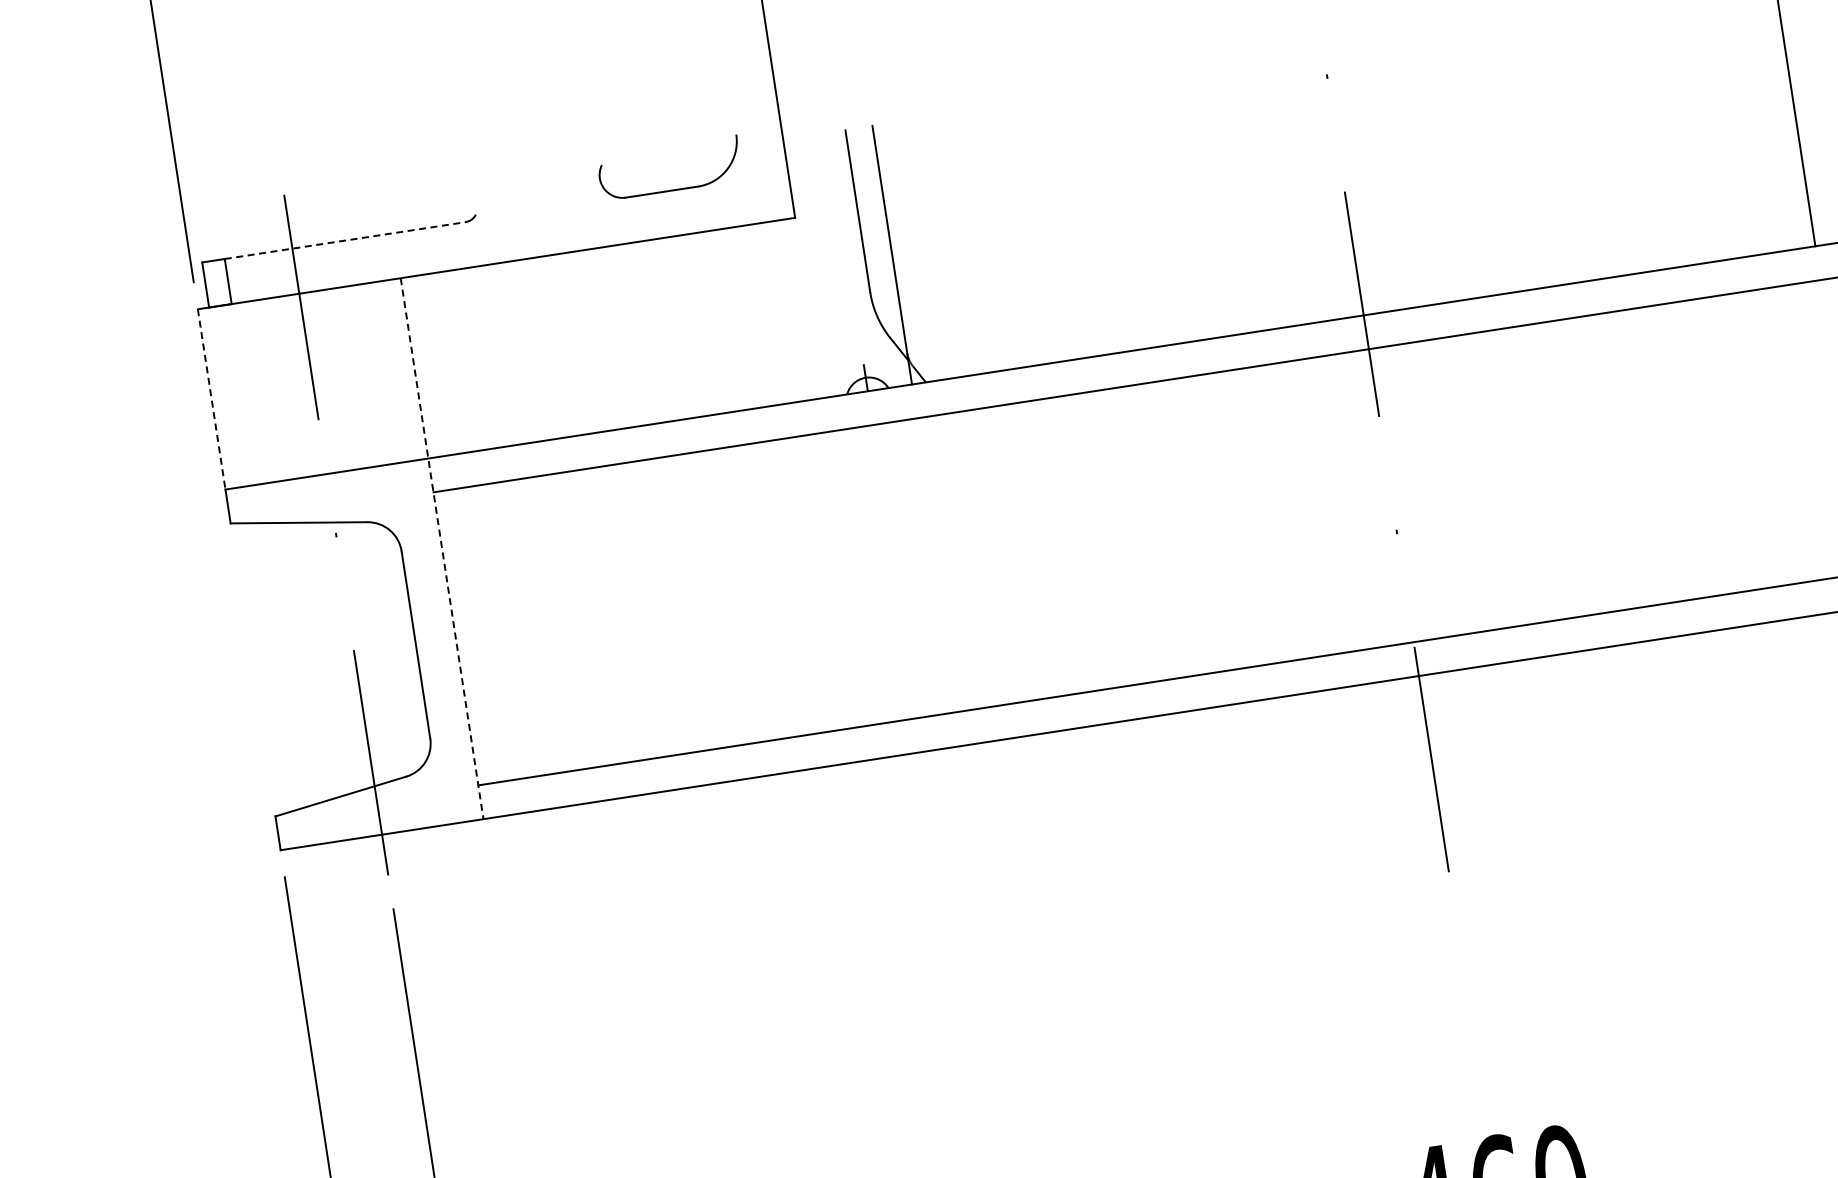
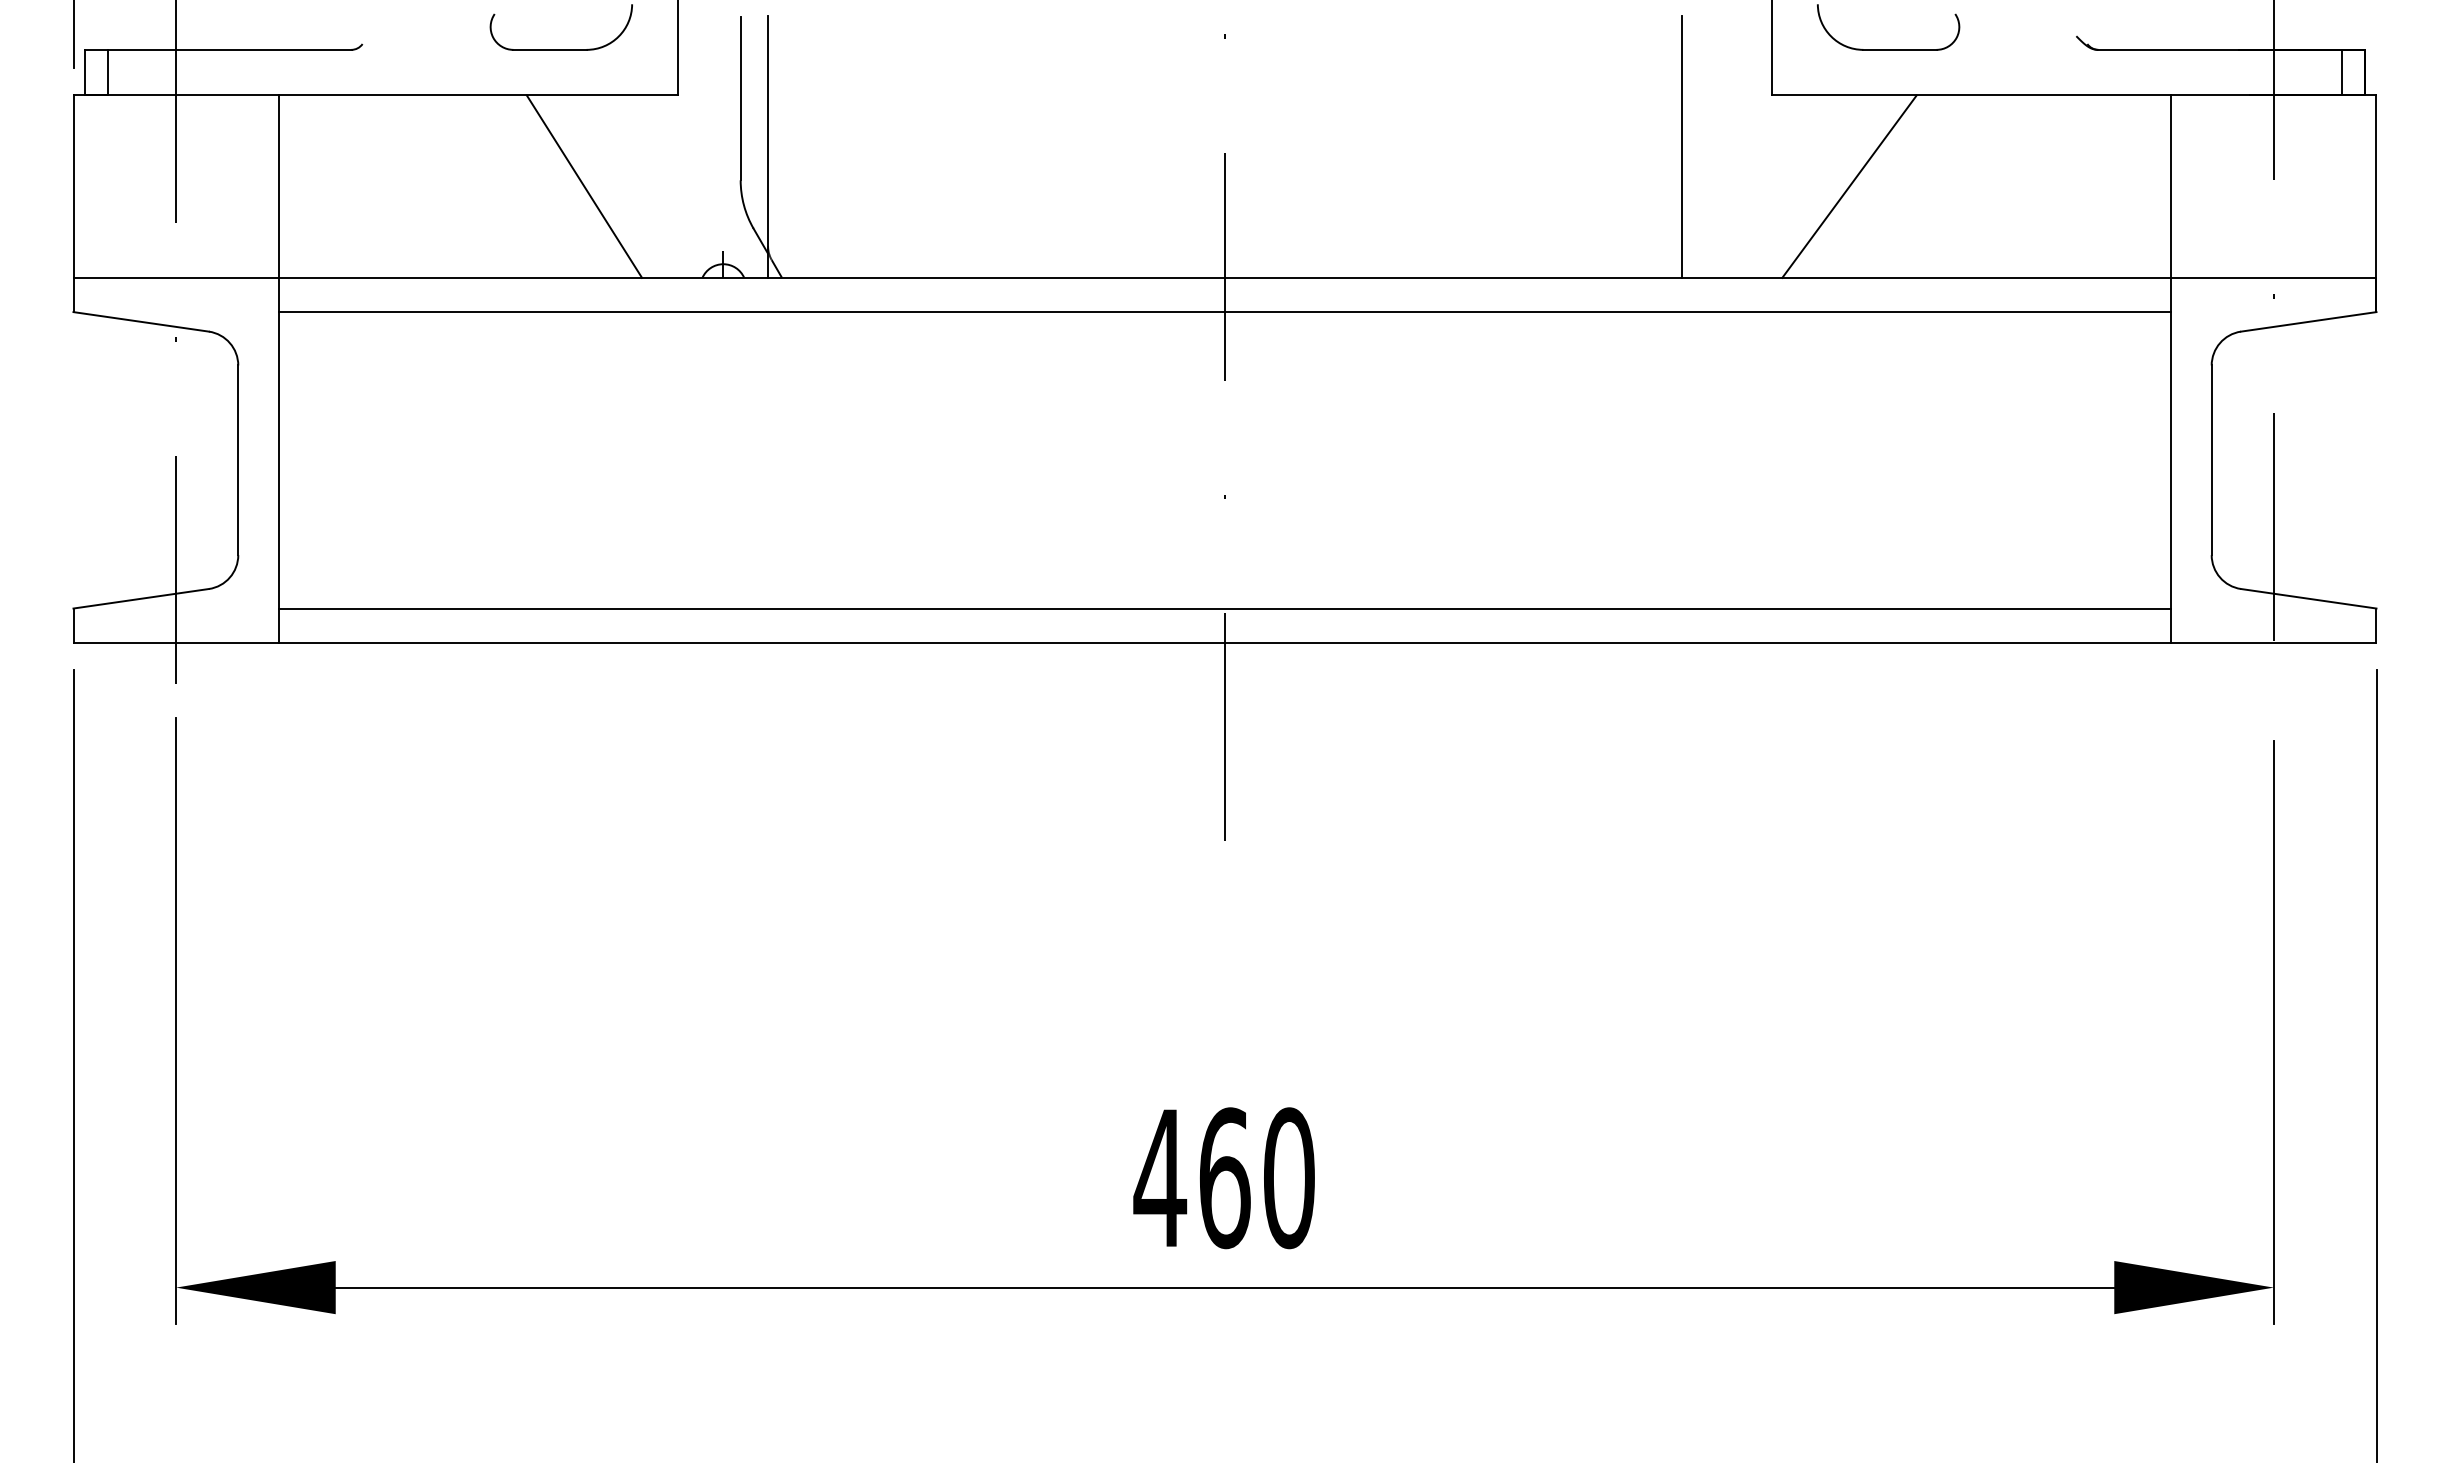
line: (346, 240) -> (230, 49), dashed -> solid
line: (716, 321) -> (584, 186), added
line: (211, 400) -> (73, 187), dashed -> solid
line: (441, 549) -> (278, 369), dashed -> solid

